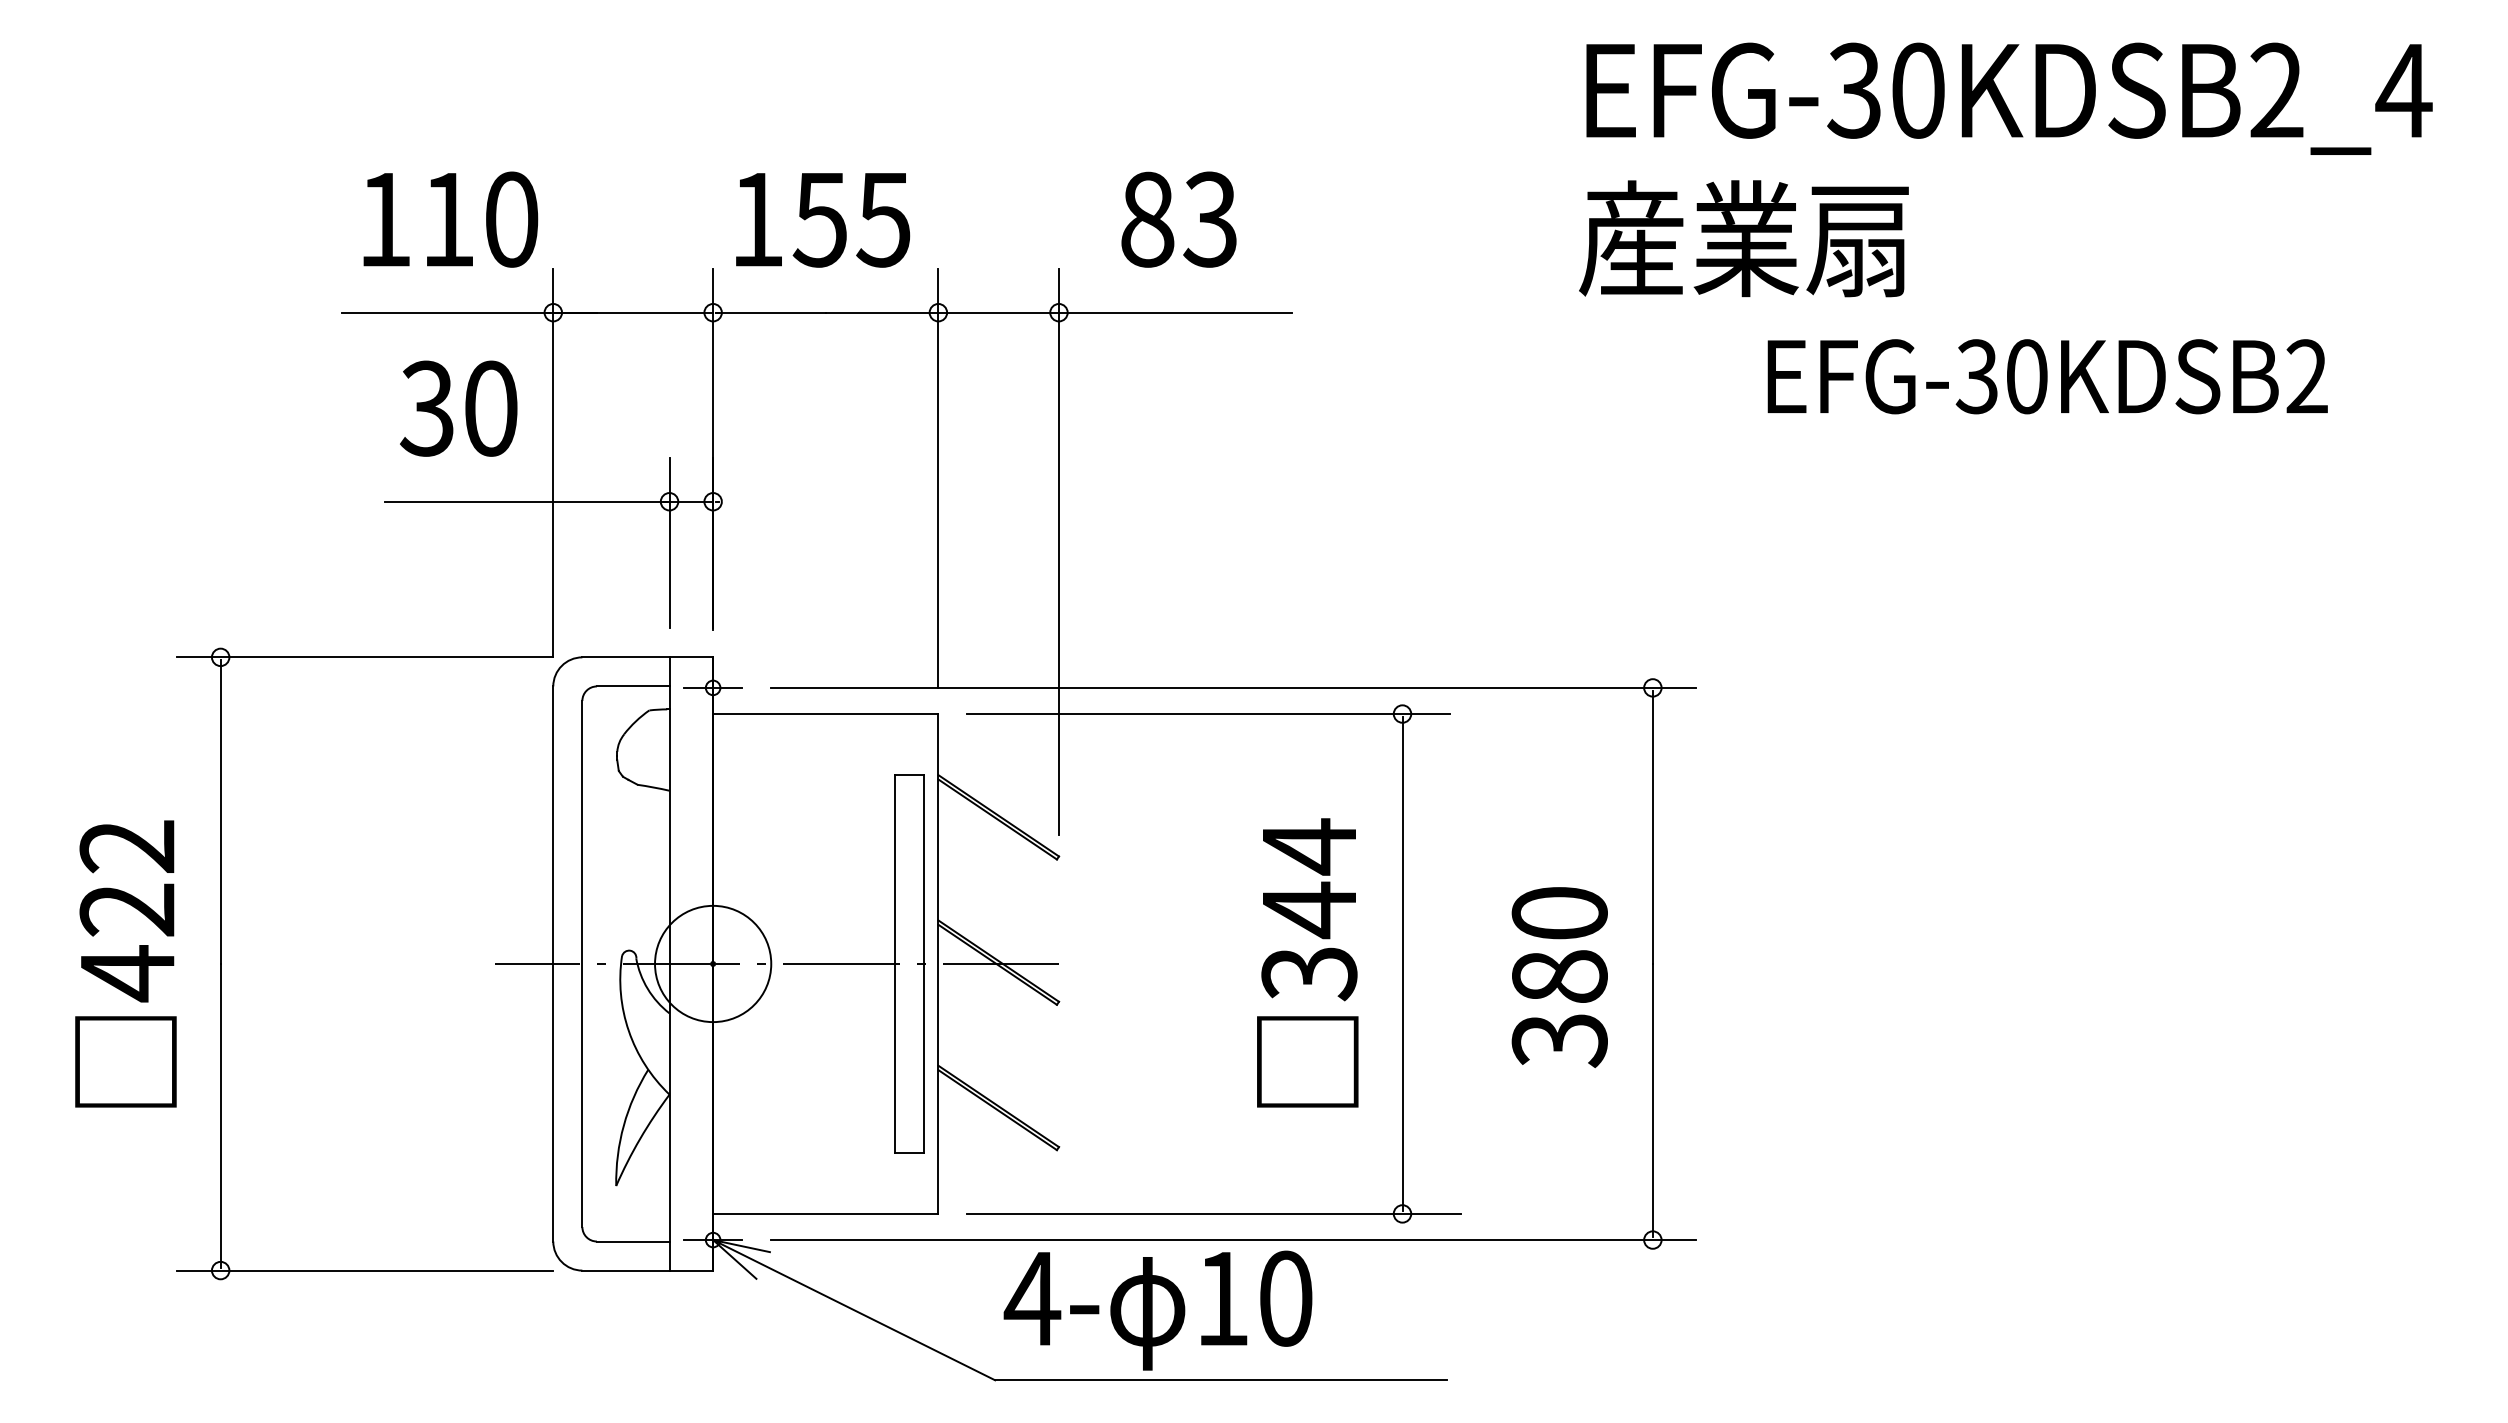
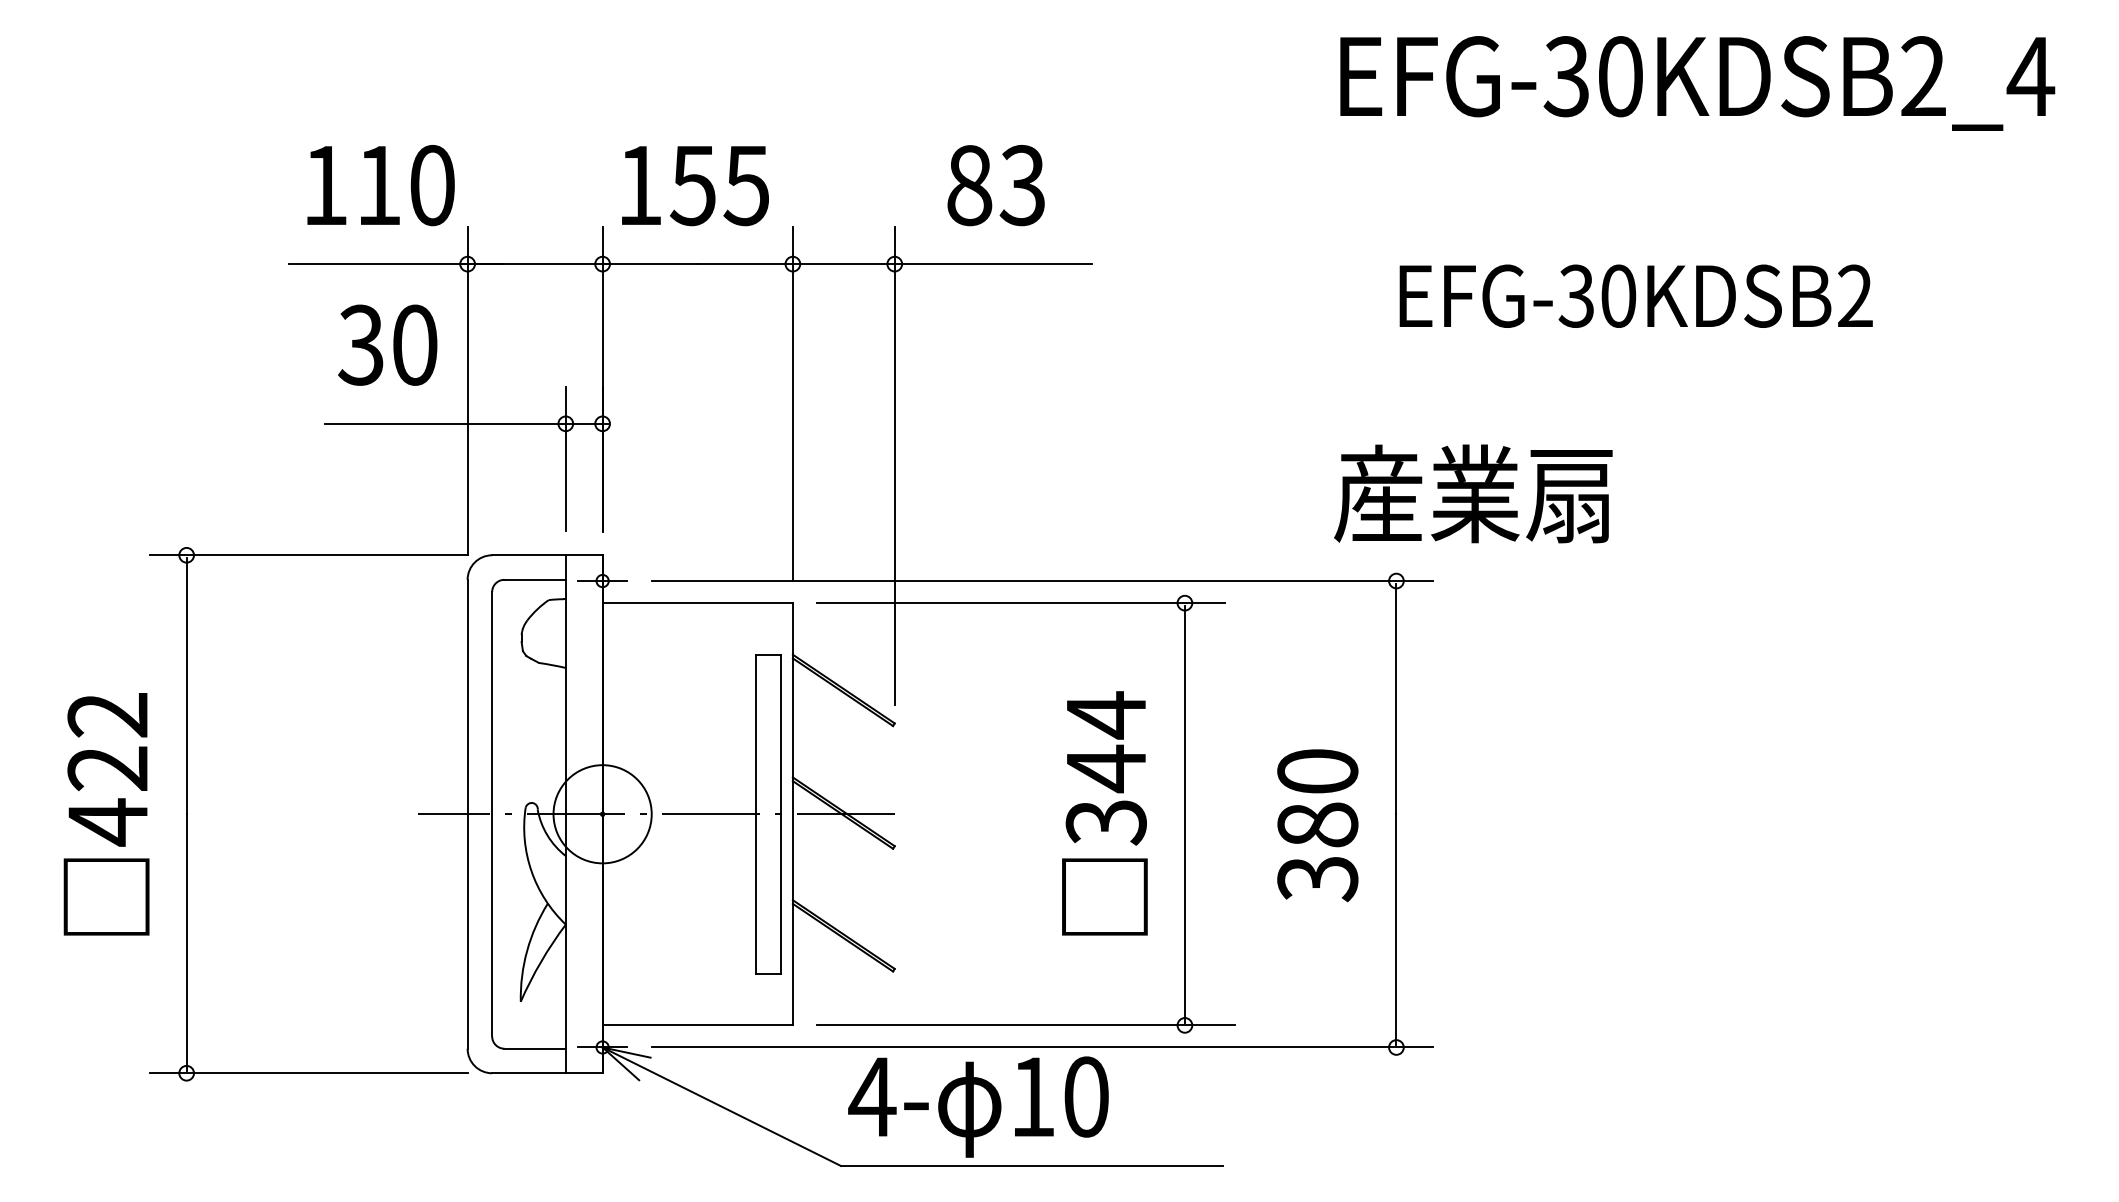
text: (1743, 238) -> (1472, 493), moved
text: (2047, 376) -> (1636, 296), moved

